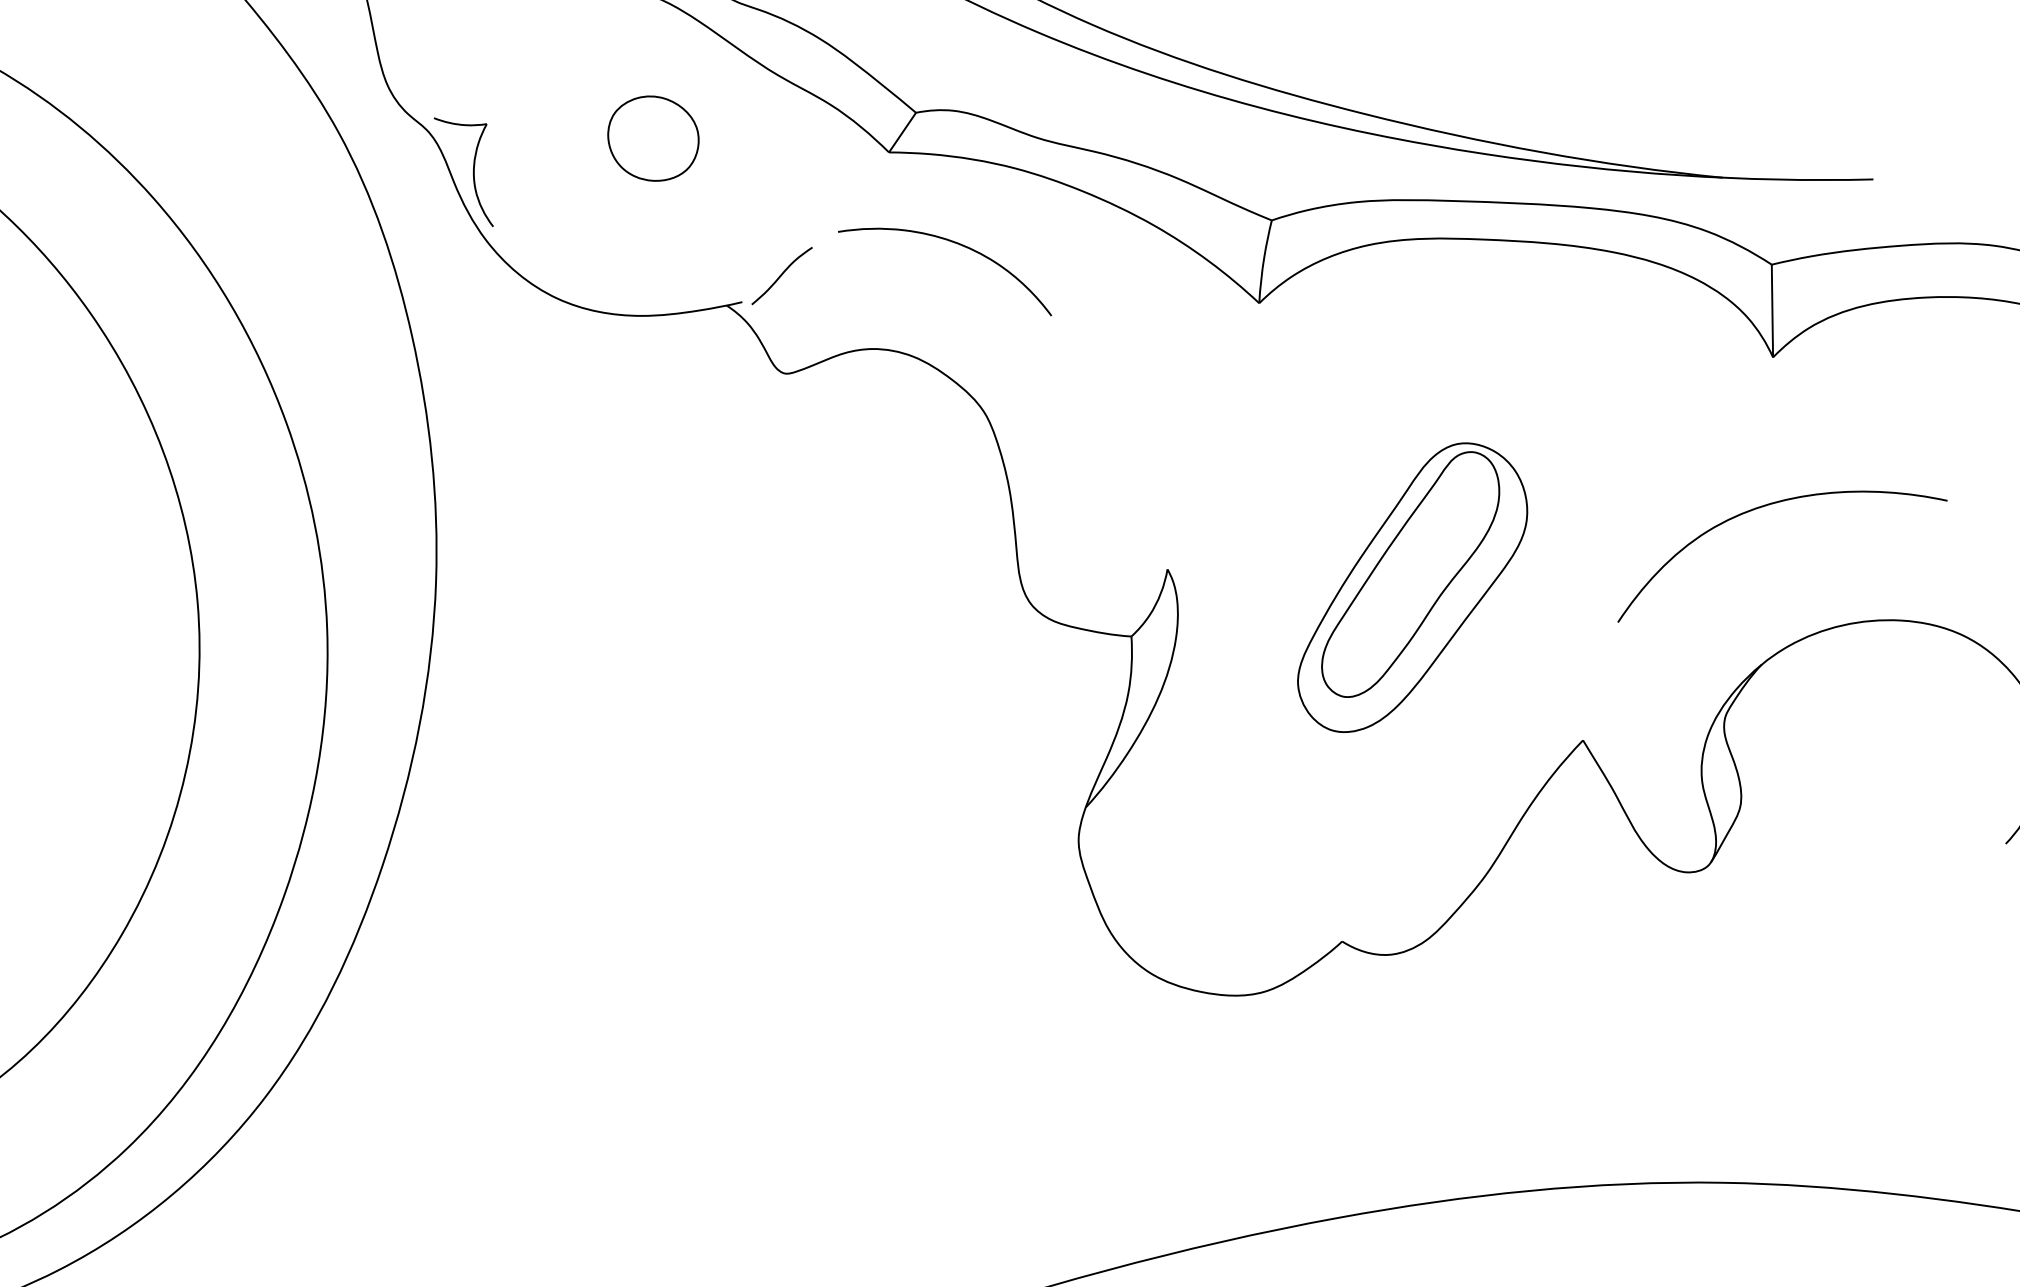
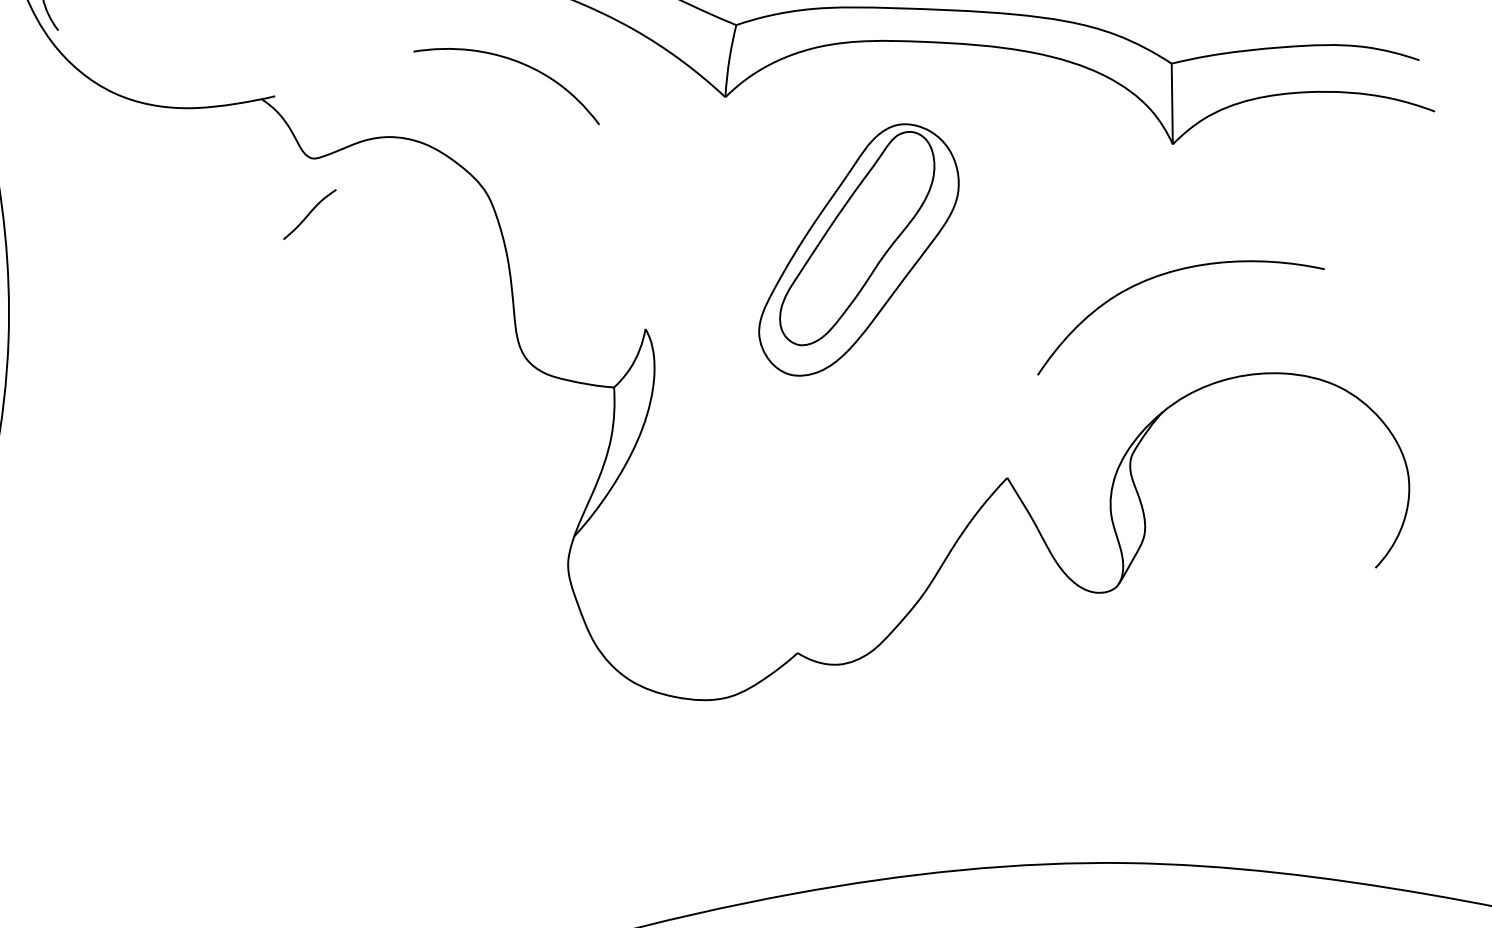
curve: (954, 243) -> (514, 61), moved
curve: (781, 276) -> (309, 215), moved
part: (1412, 587) -> (858, 249), moved

